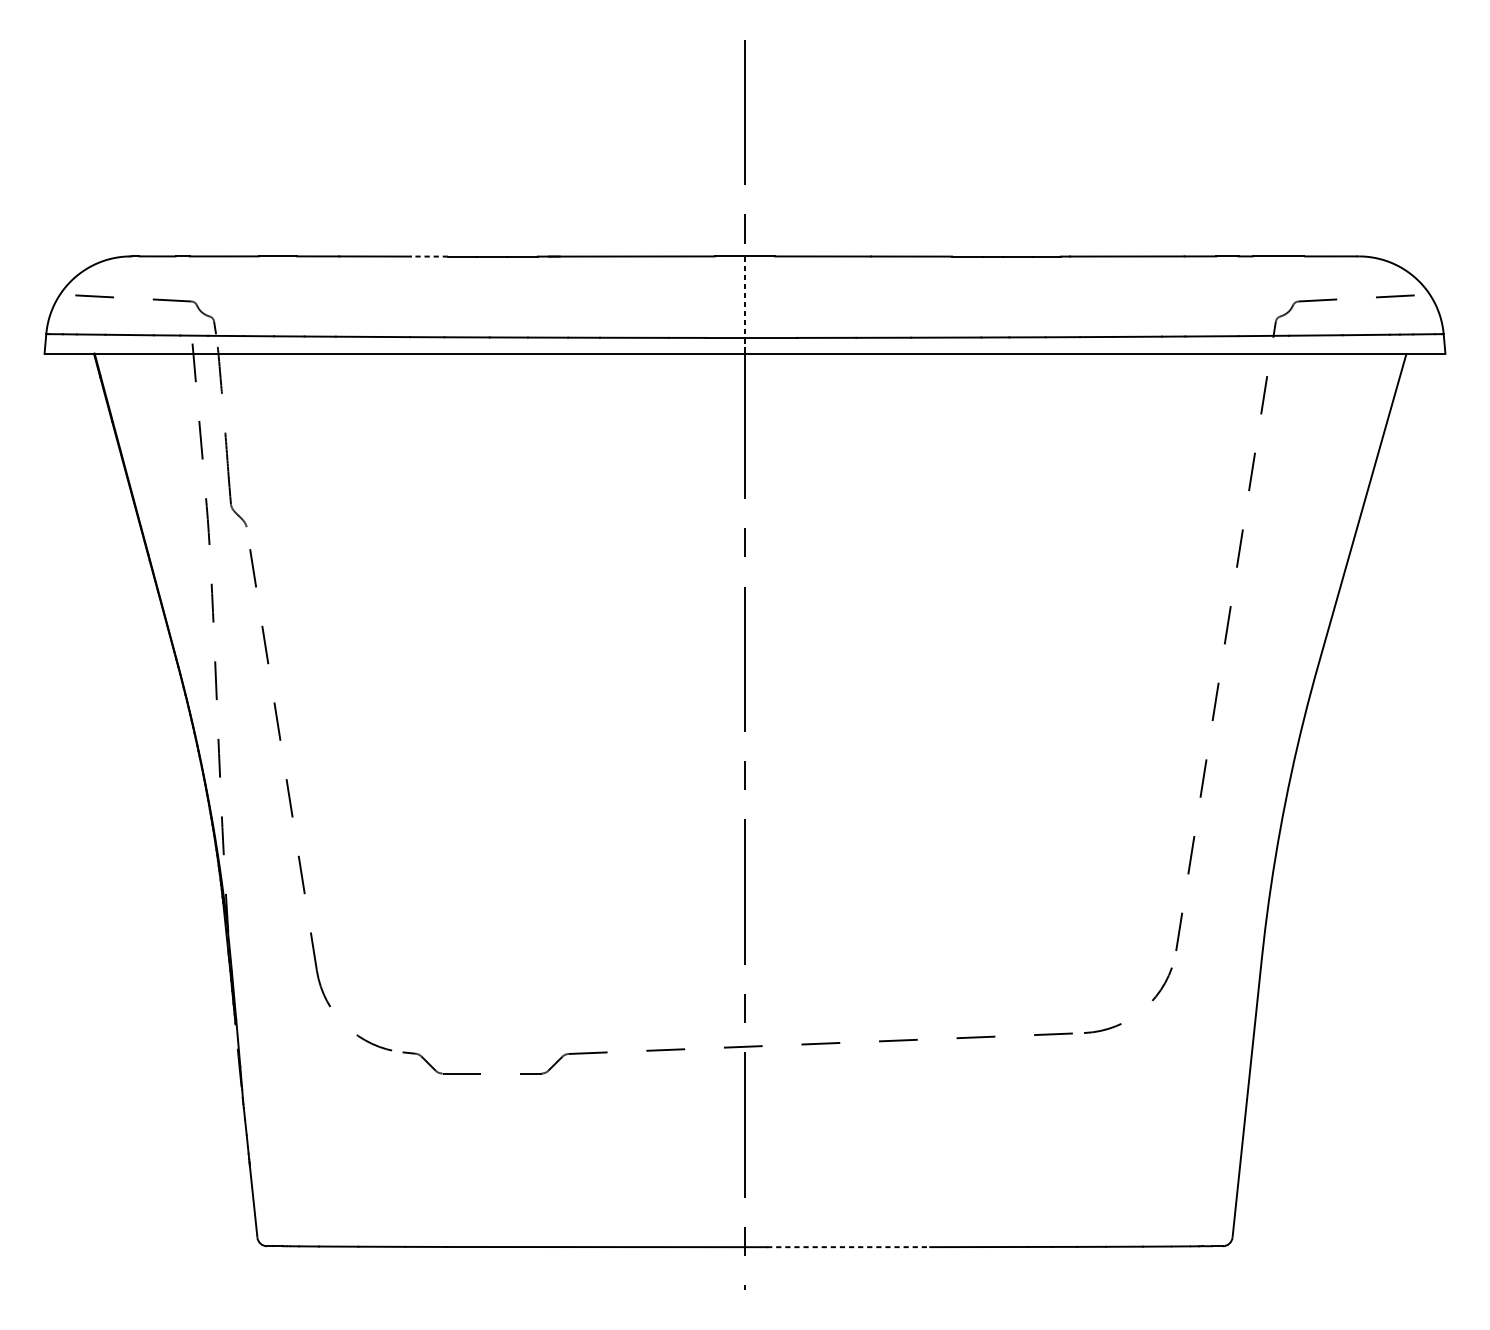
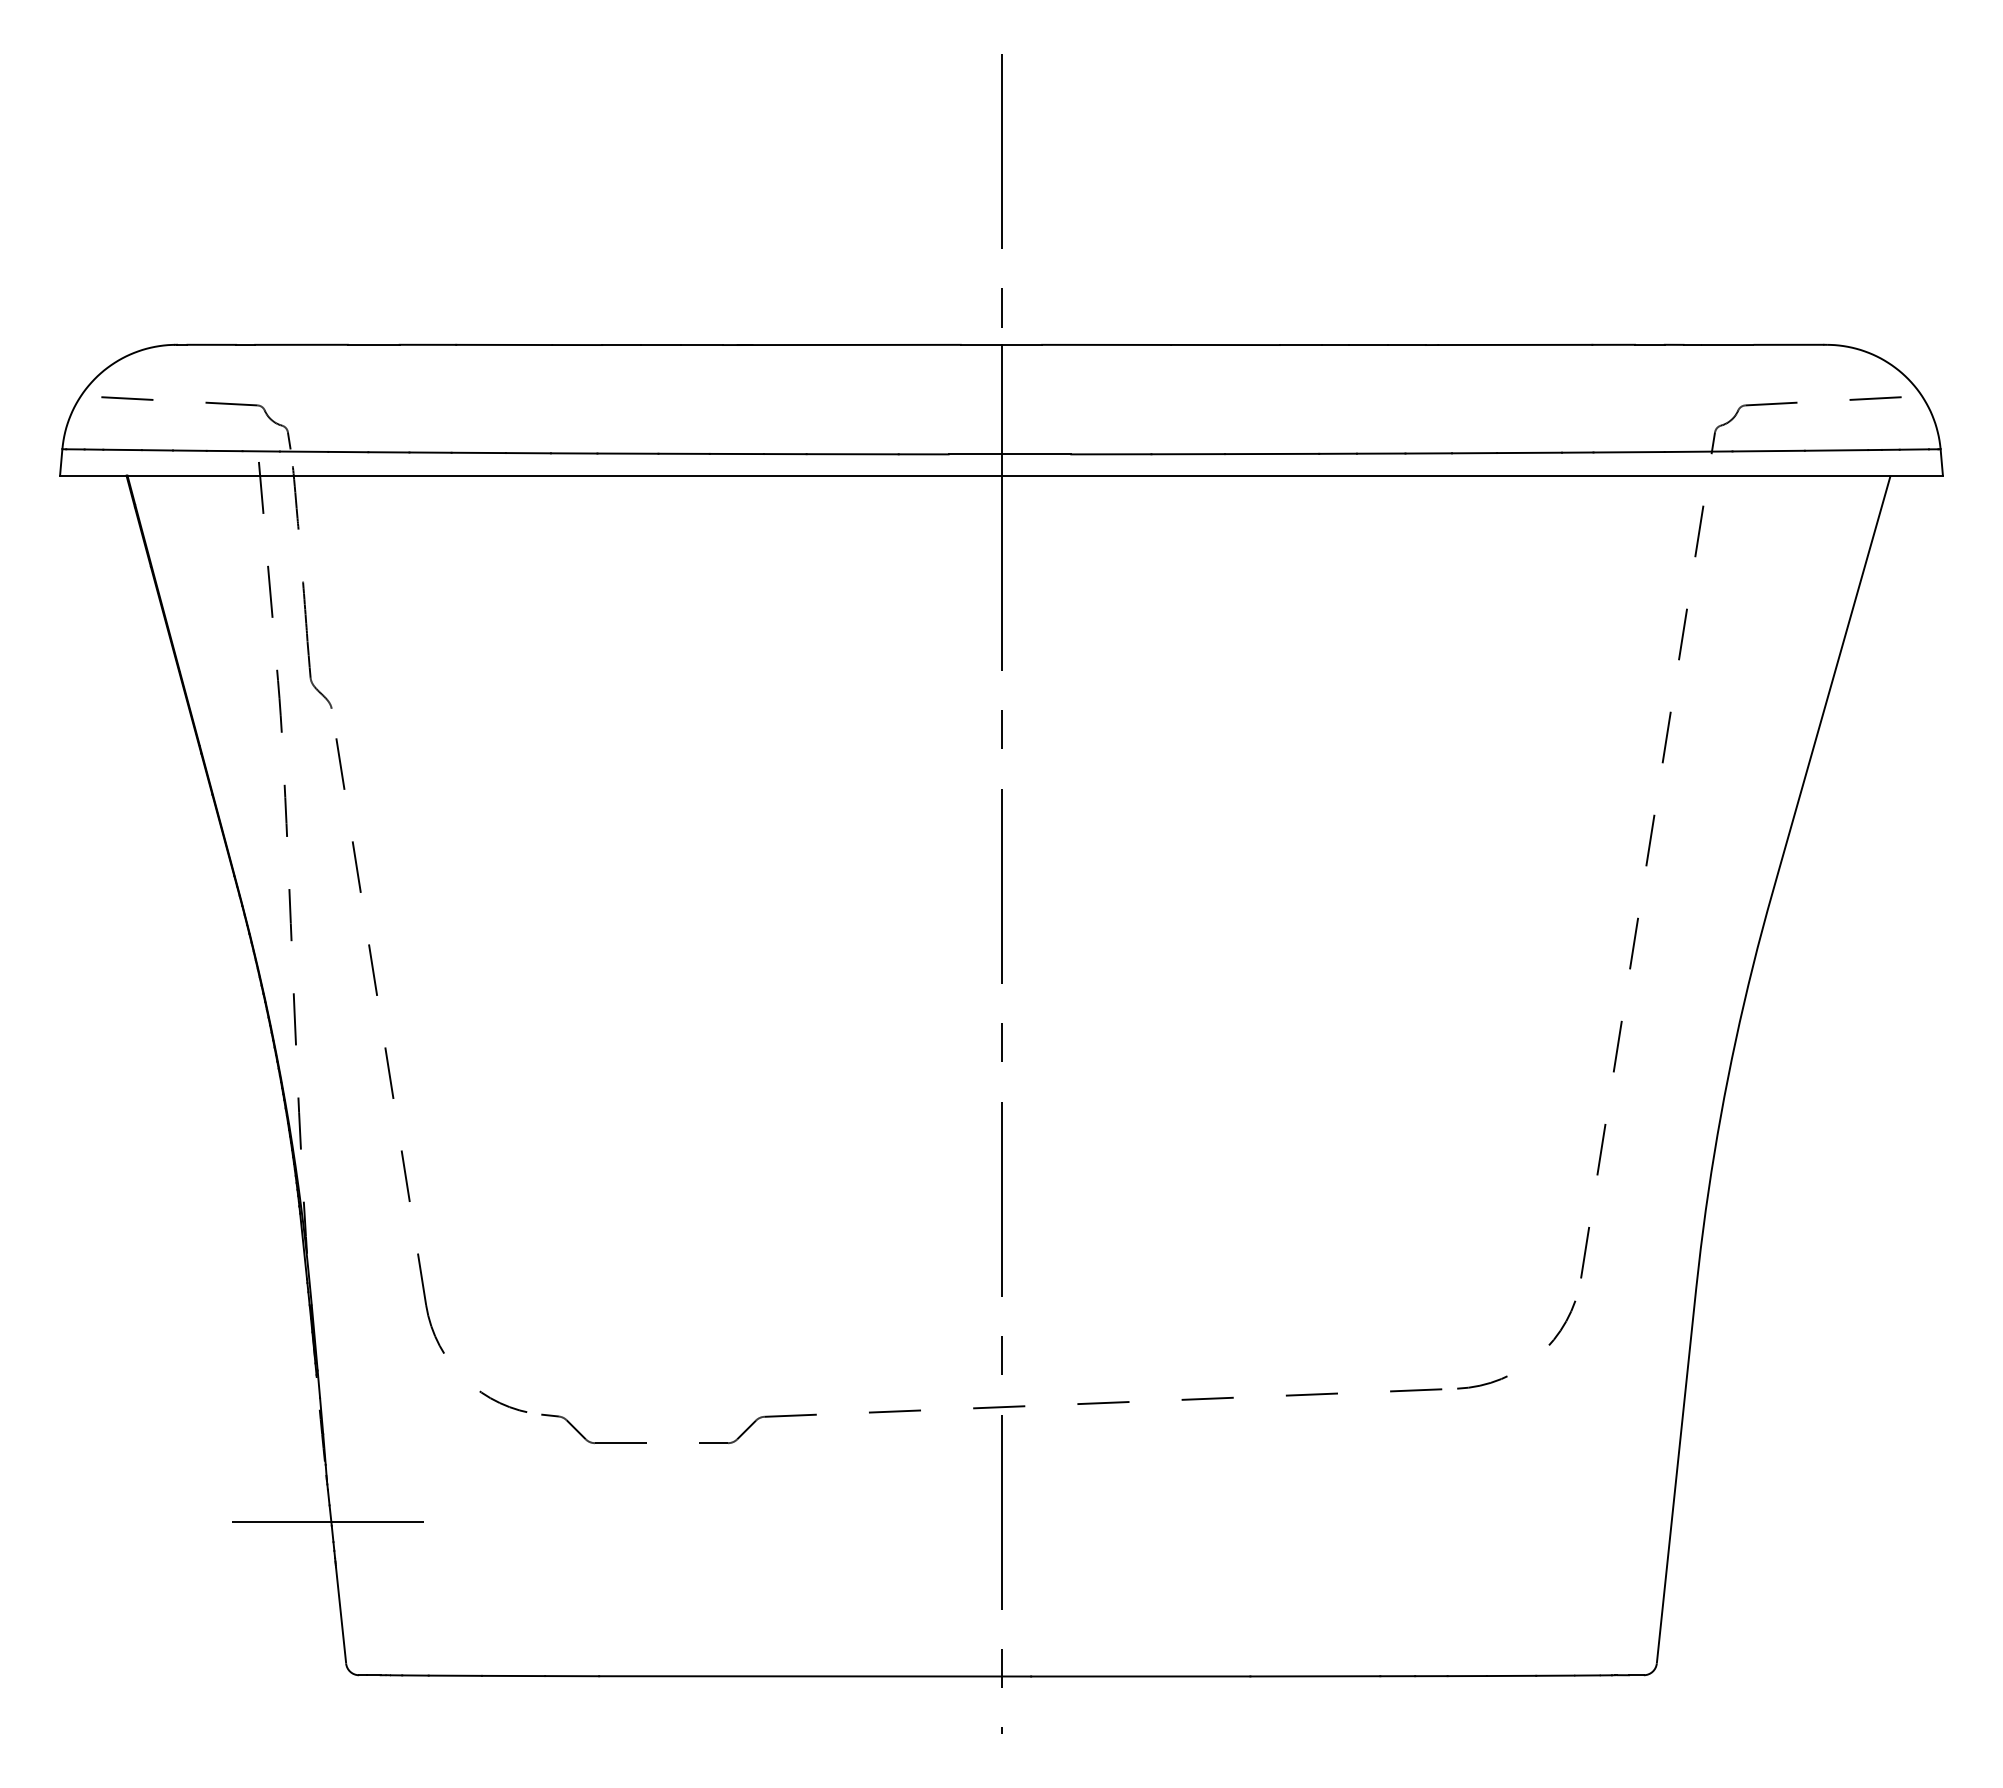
line: (429, 256) -> (577, 345), dashed -> solid
line: (745, 305) -> (1001, 410), dashed -> solid
line: (243, 1131) -> (327, 1521), added
line: (848, 1247) -> (1140, 1676), dashed -> solid

